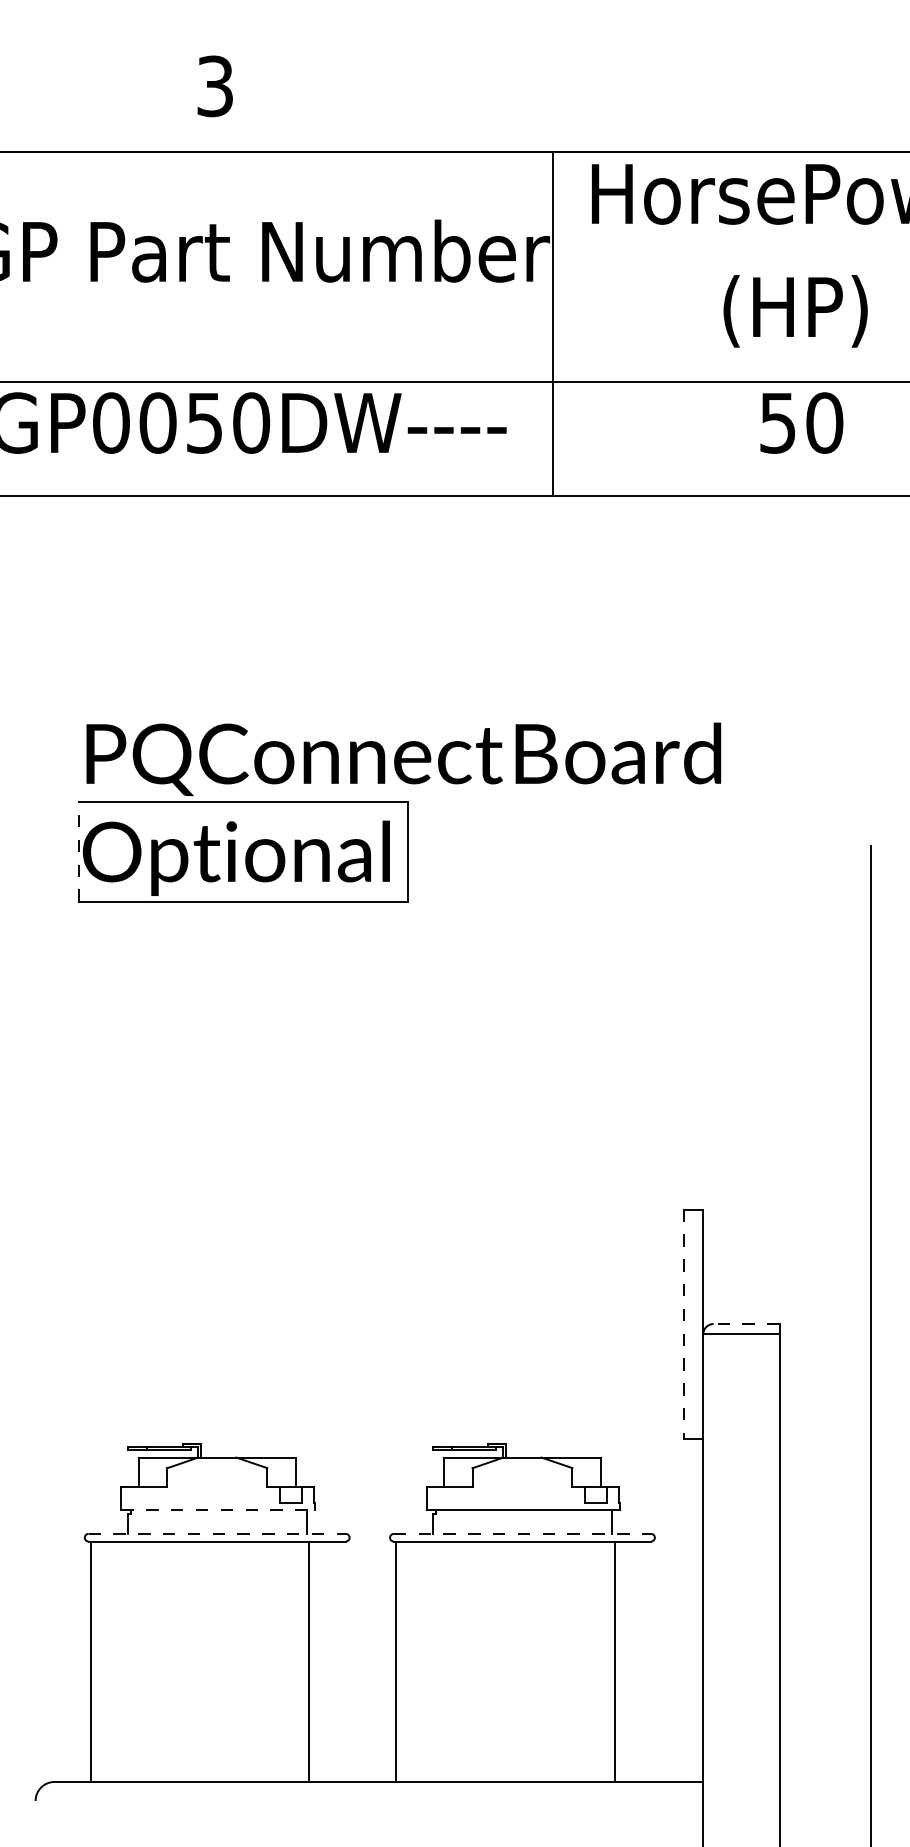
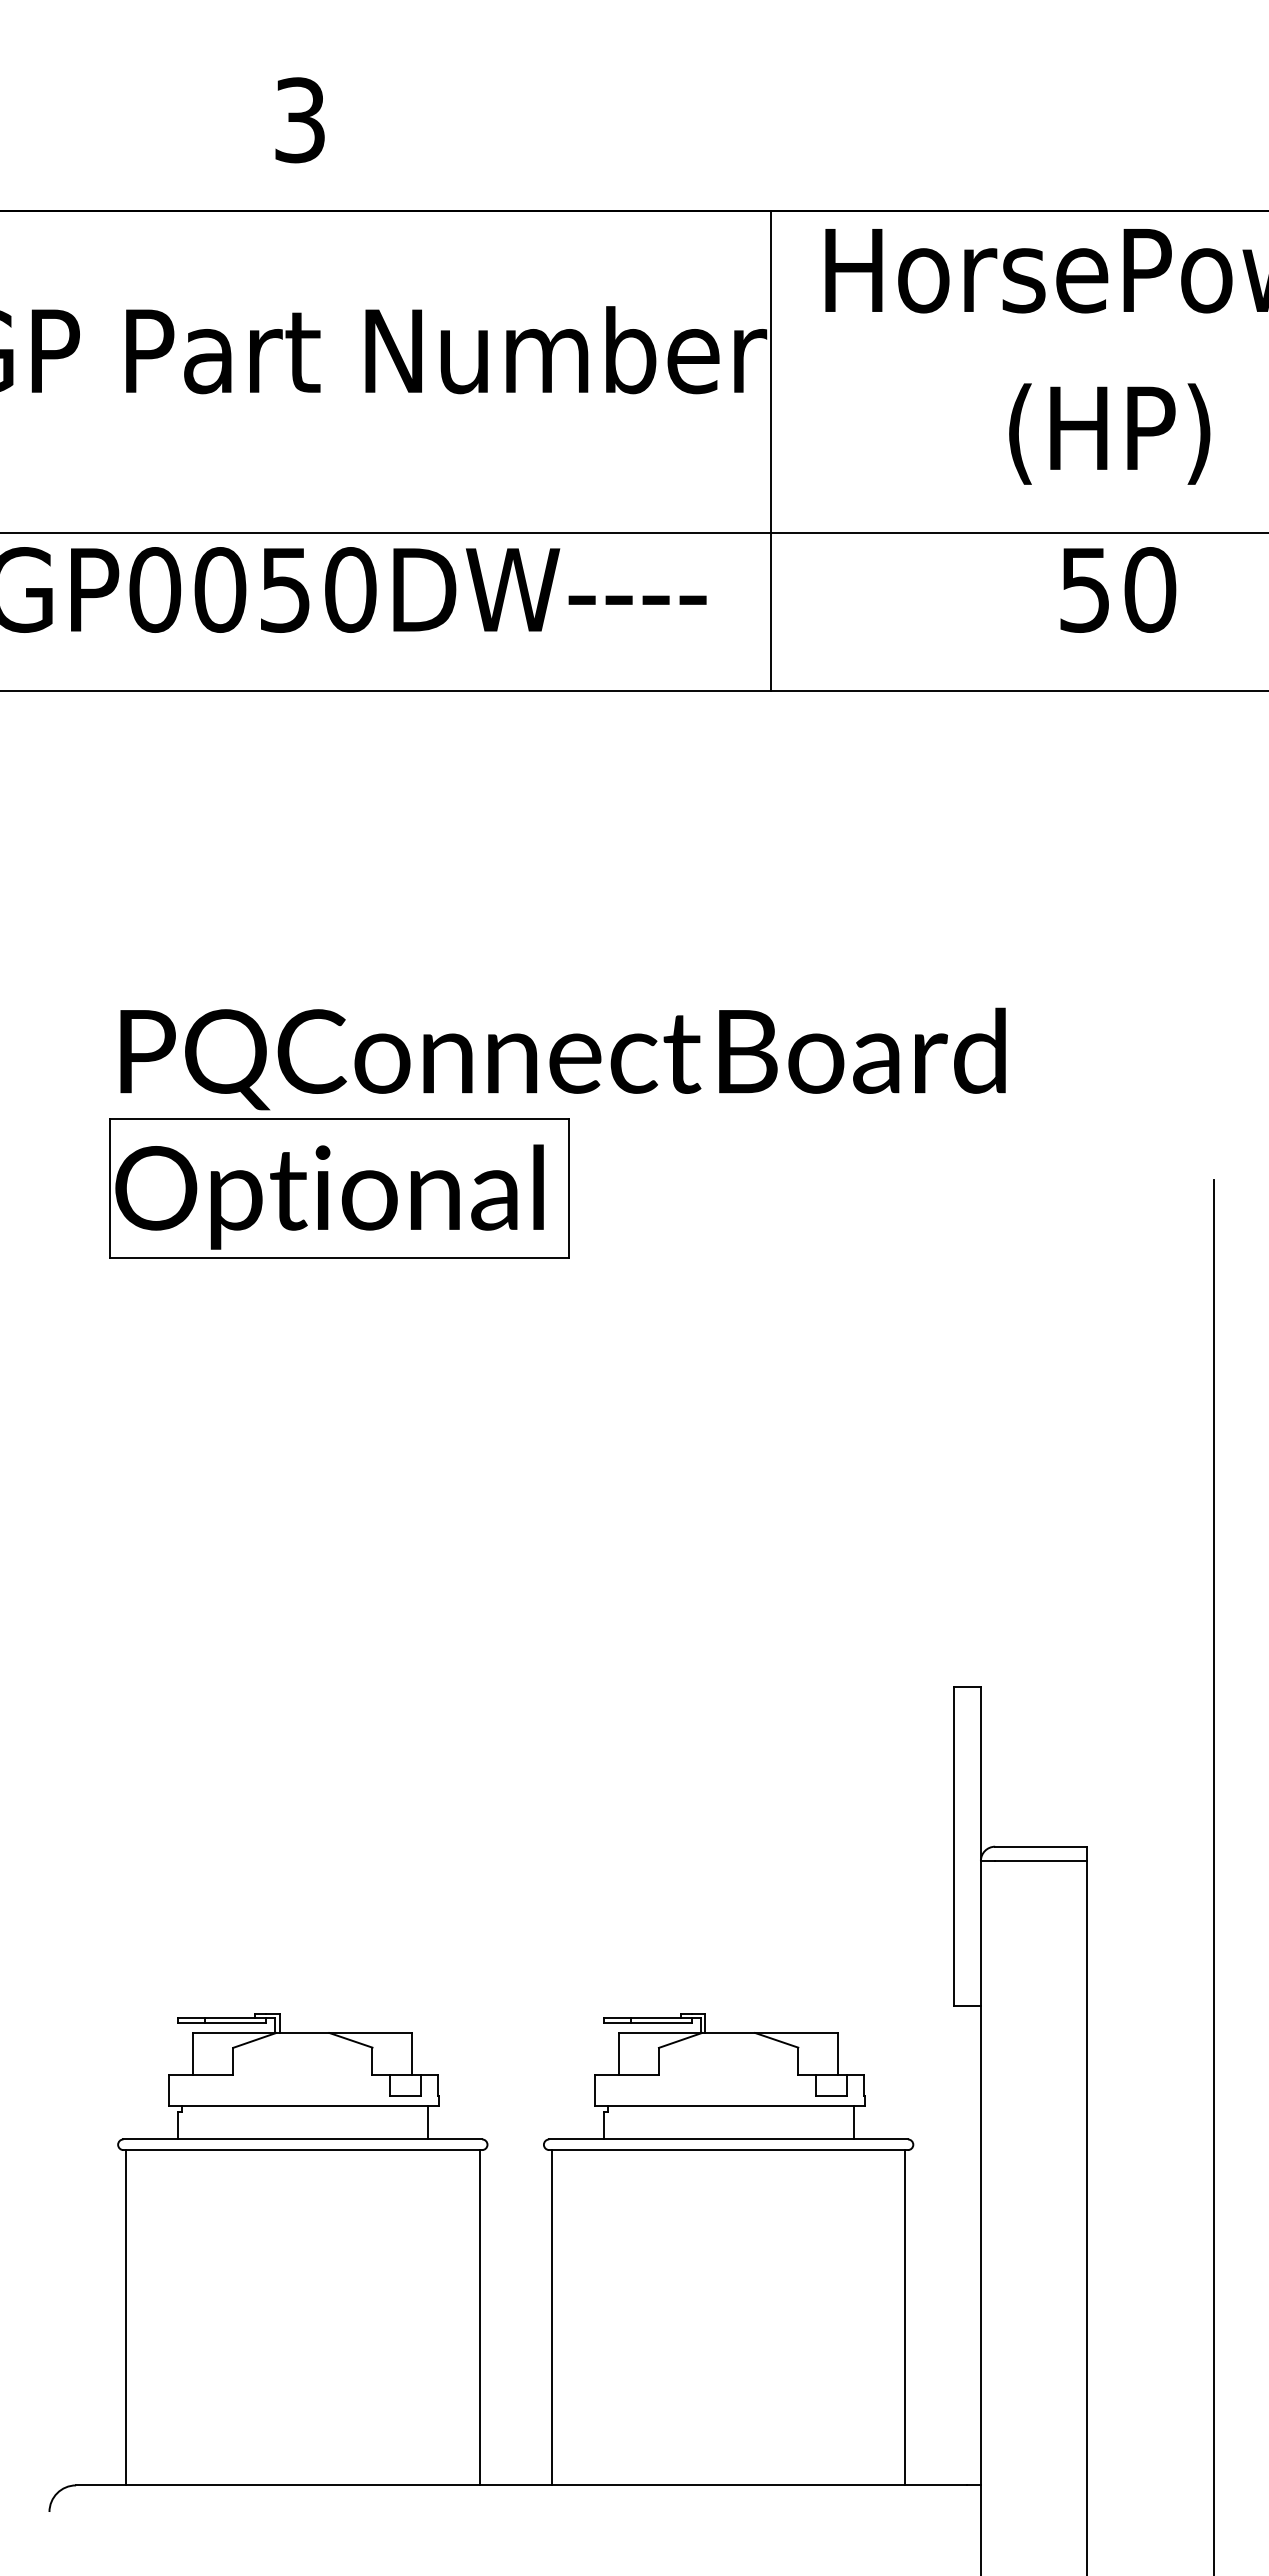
line: (78, 852) -> (109, 1188), dashed -> solid
line: (684, 1323) -> (954, 1846), dashed -> solid
line: (746, 1323) -> (1040, 1846), dashed -> solid
line: (218, 1510) -> (304, 2106), dashed -> solid
line: (217, 1533) -> (303, 2139), dashed -> solid
line: (523, 1533) -> (729, 2139), dashed -> solid
line: (309, 1661) -> (479, 2317), moved
line: (614, 1661) -> (905, 2317), moved

